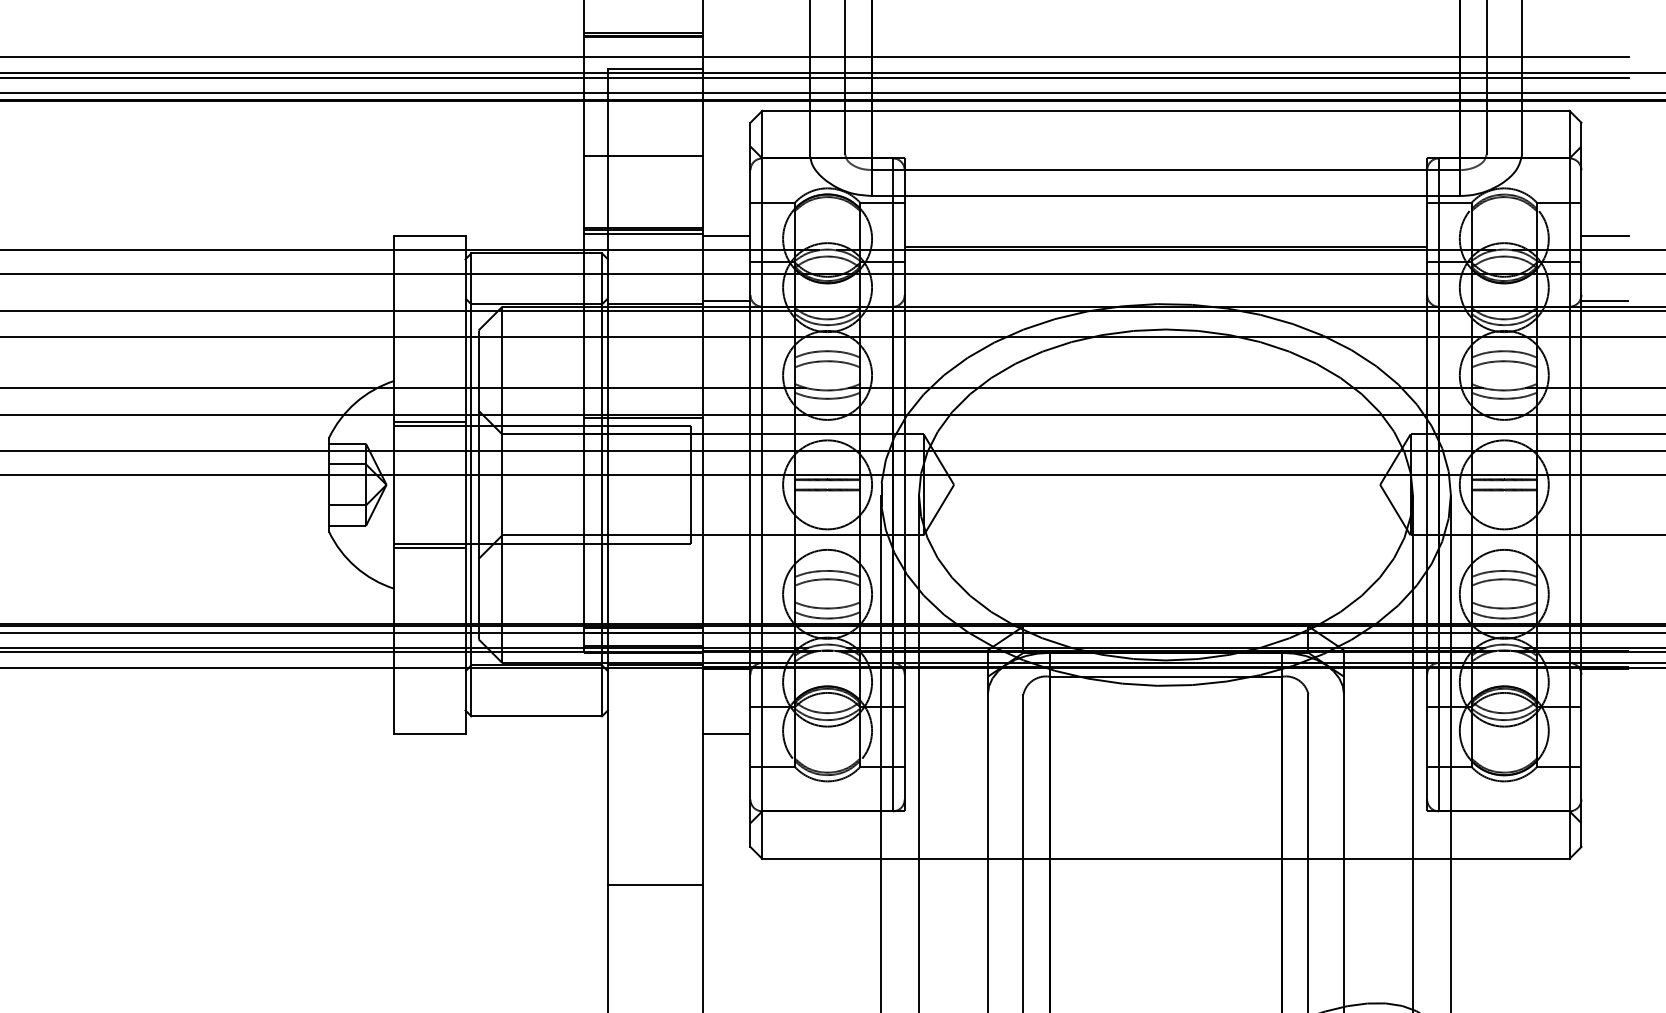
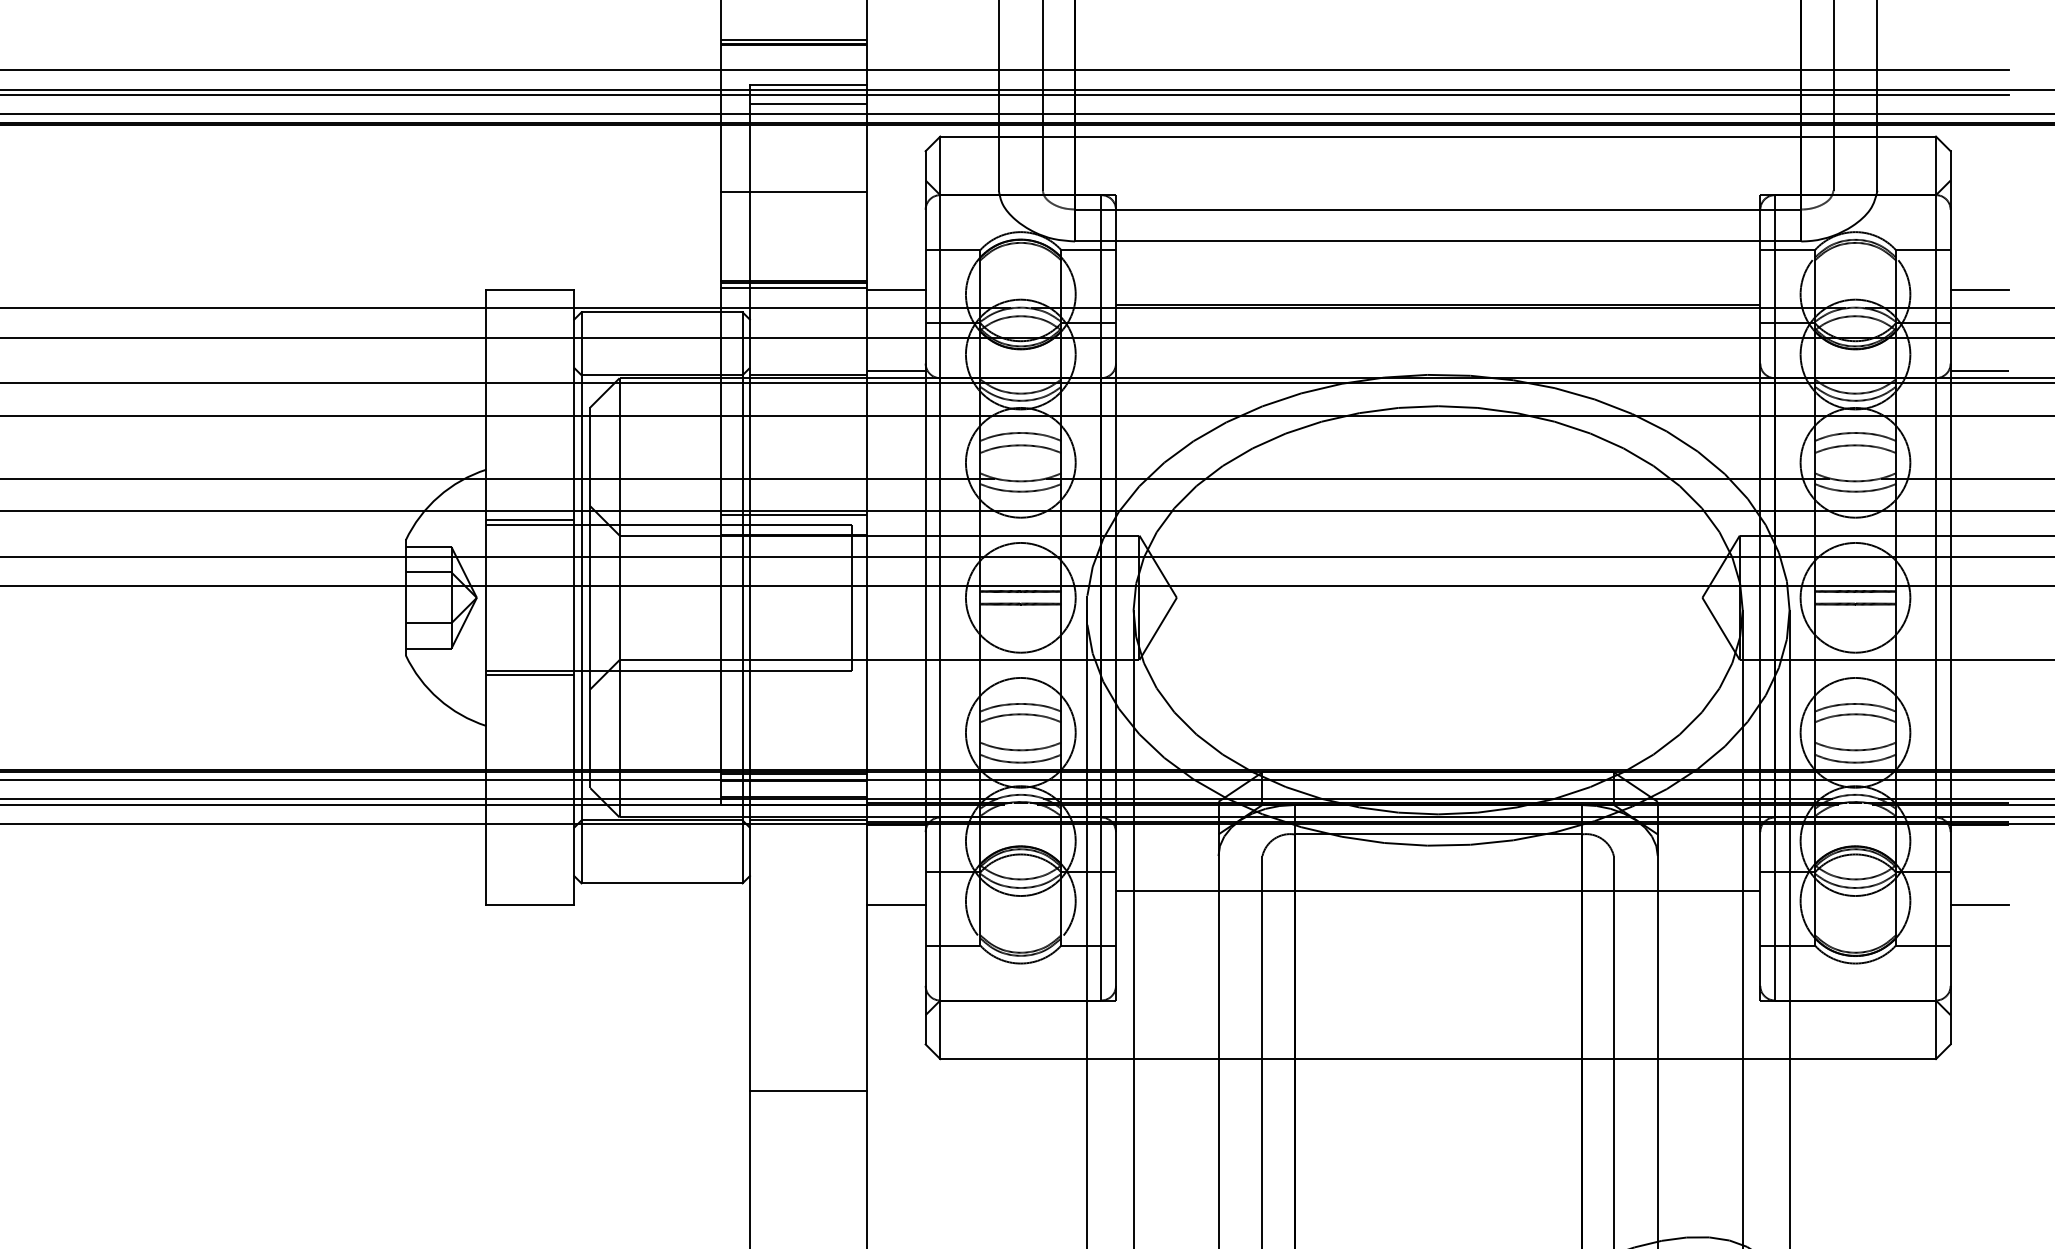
line: (654, 84) -> (807, 104), added
line: (1165, 722) -> (1437, 890), added
line: (1604, 734) -> (1979, 905), added

